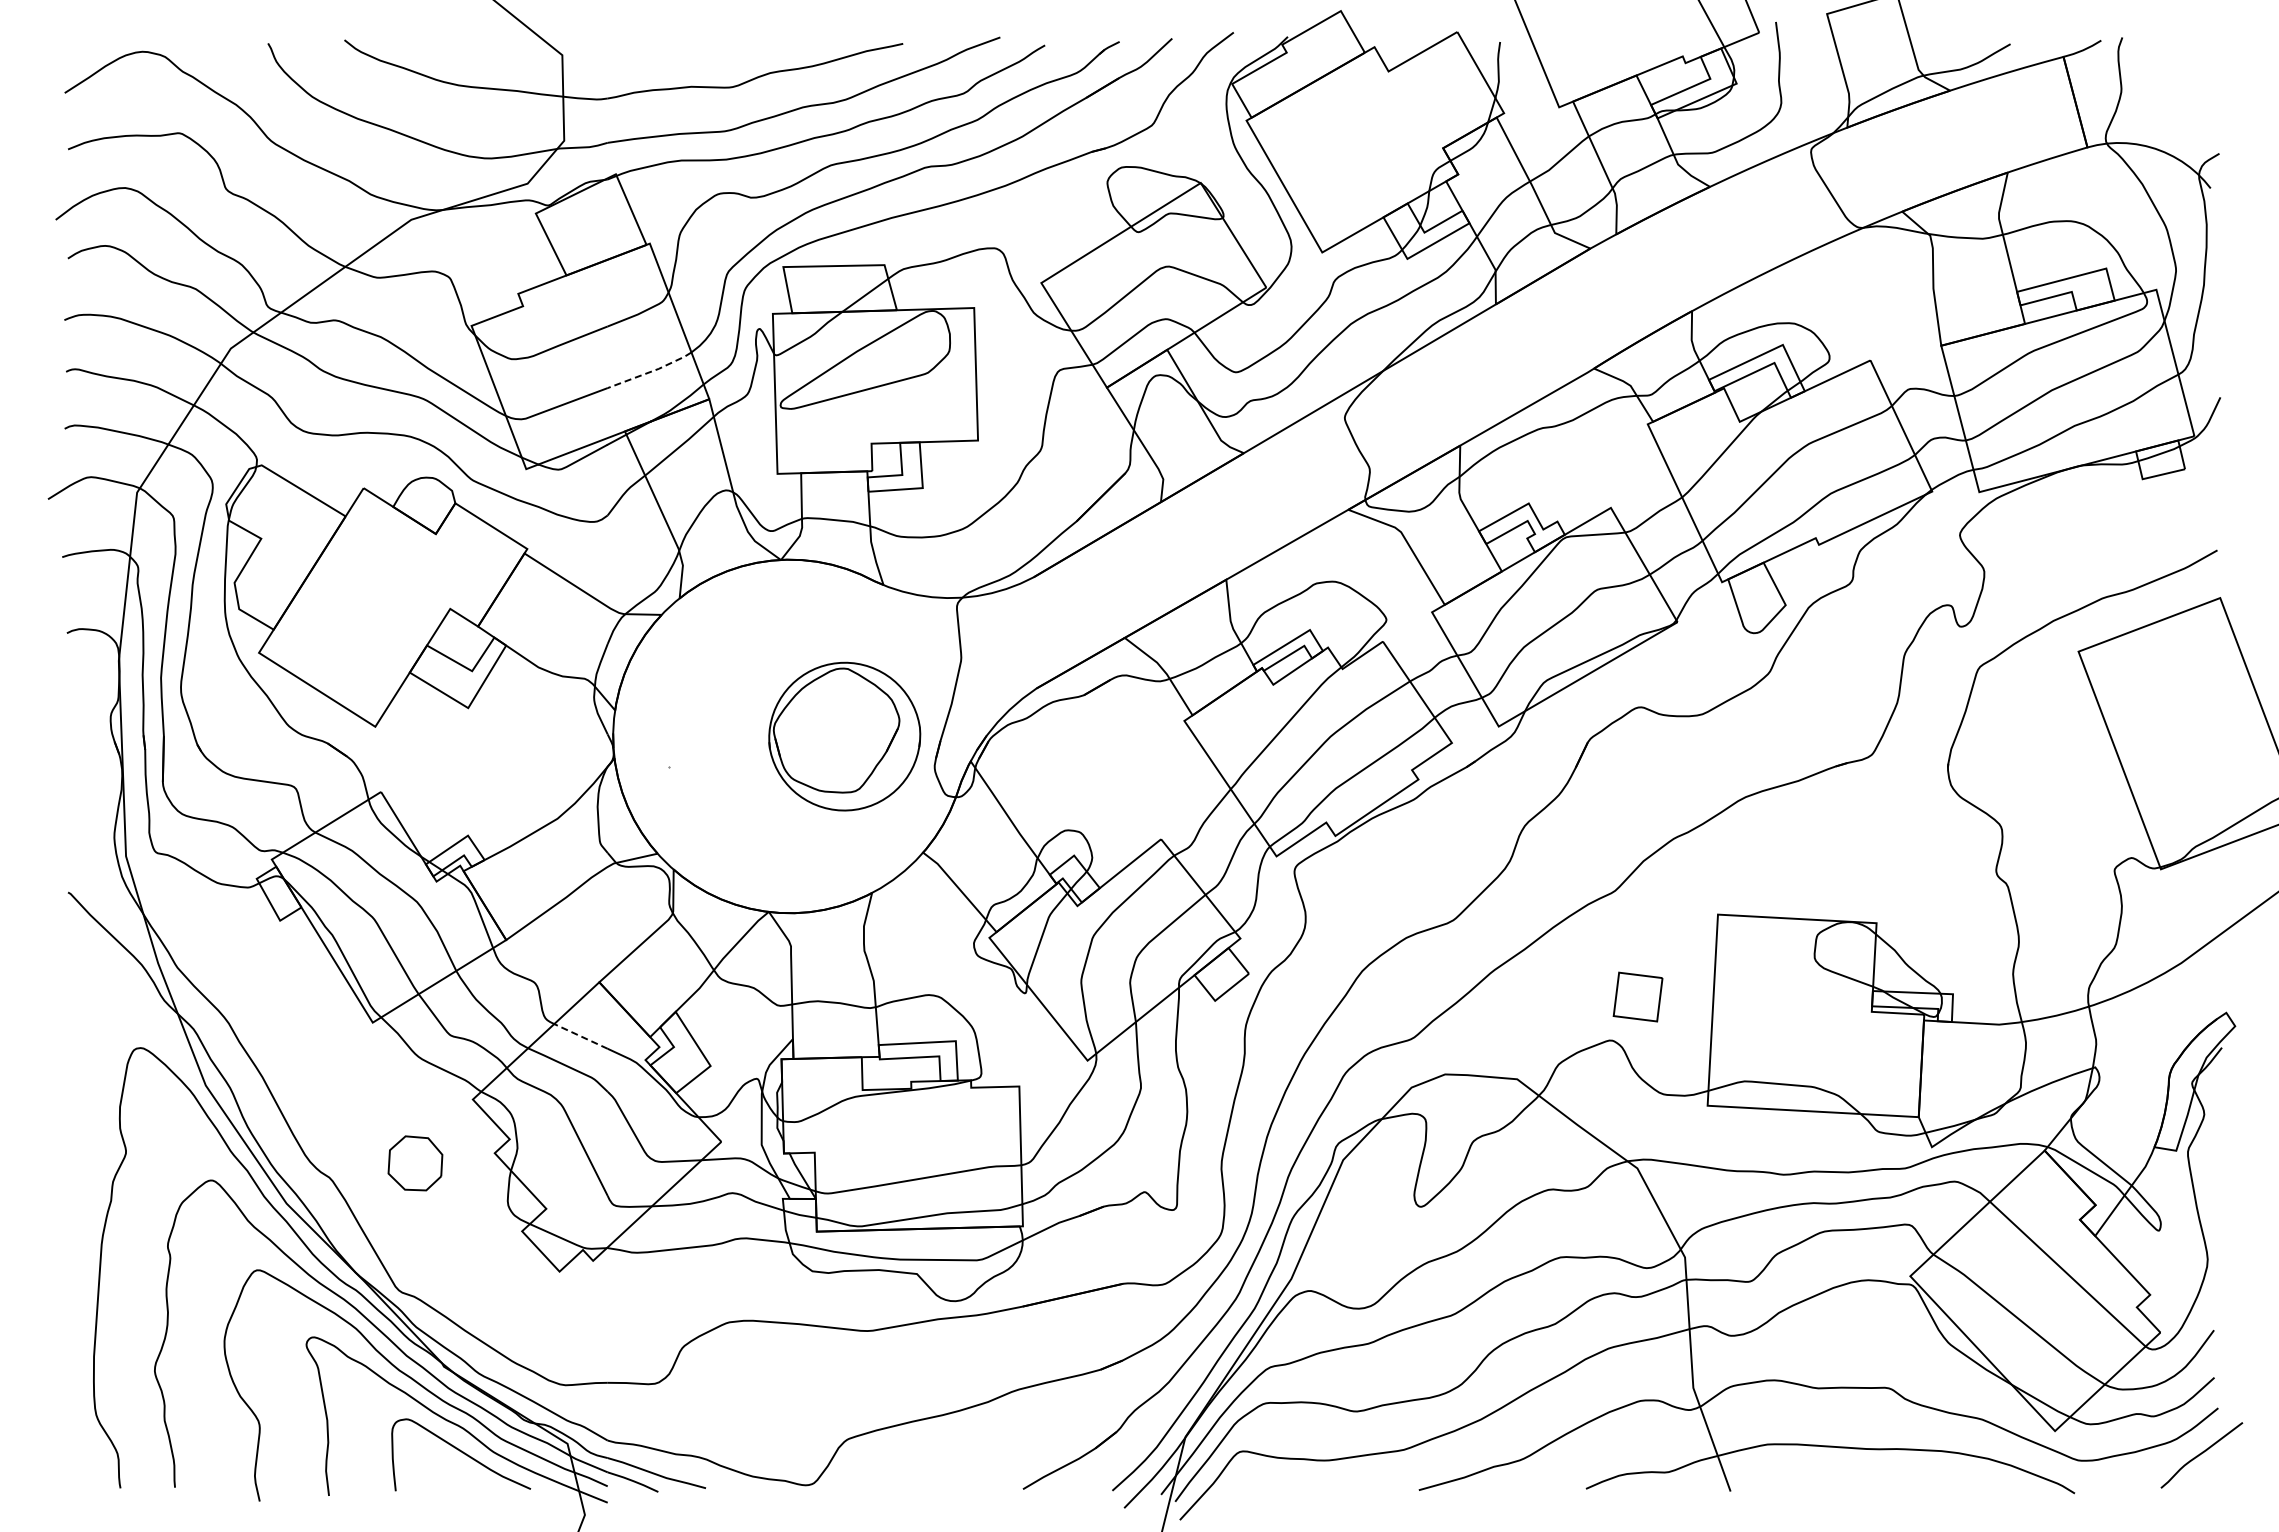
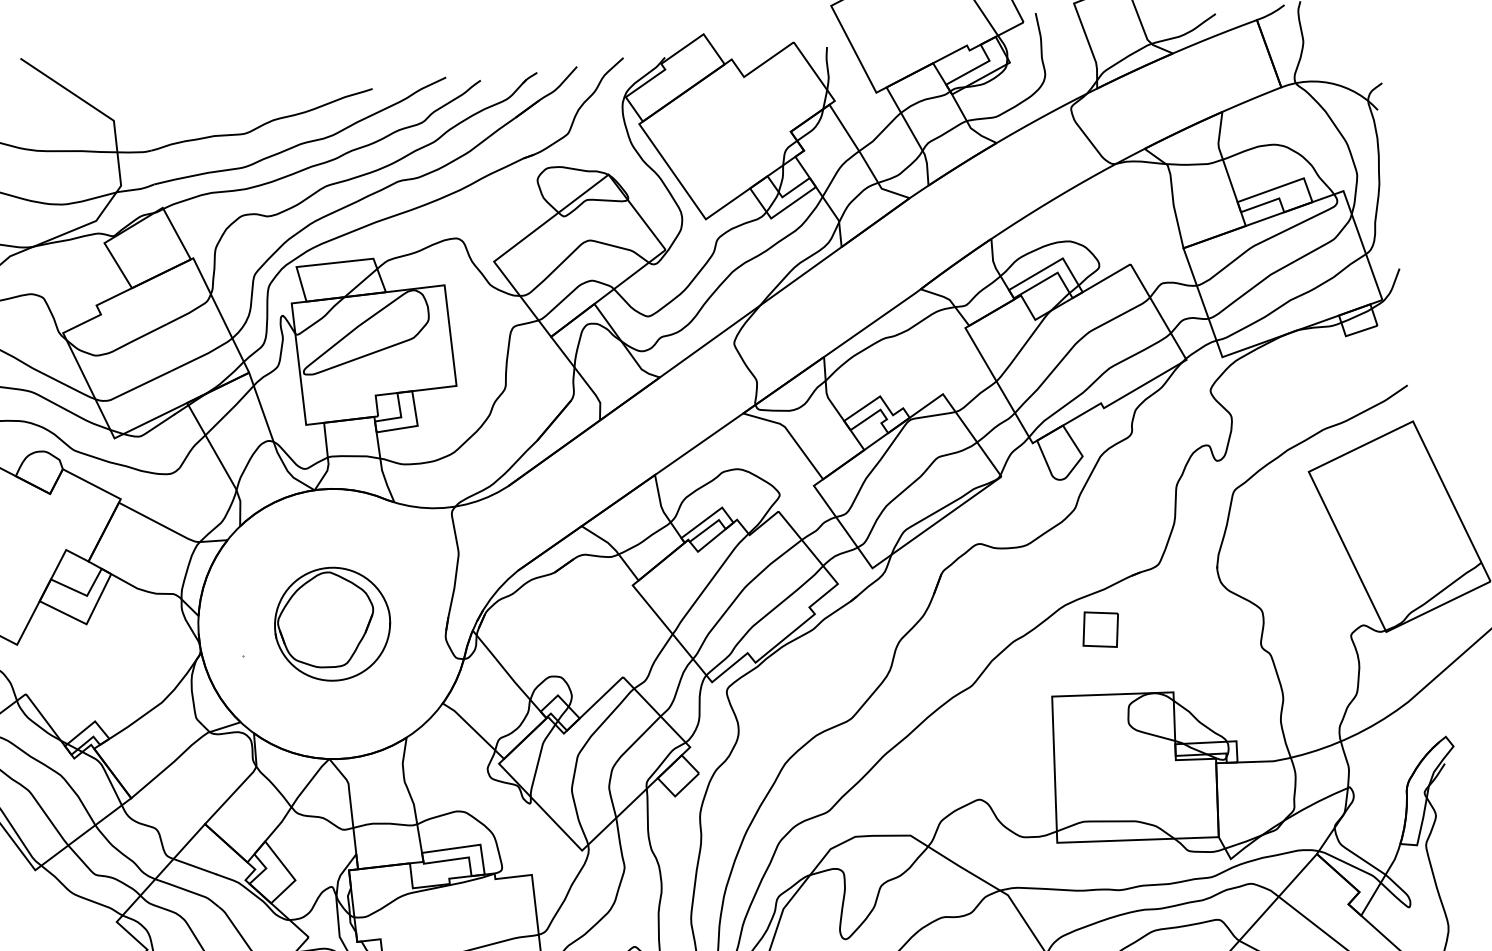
line: (651, 371) -> (203, 355), dashed -> solid
part: (844, 736) -> (332, 624), moved
part: (1637, 996) -> (1100, 629), moved
line: (580, 1036) -> (194, 866), dashed -> solid

